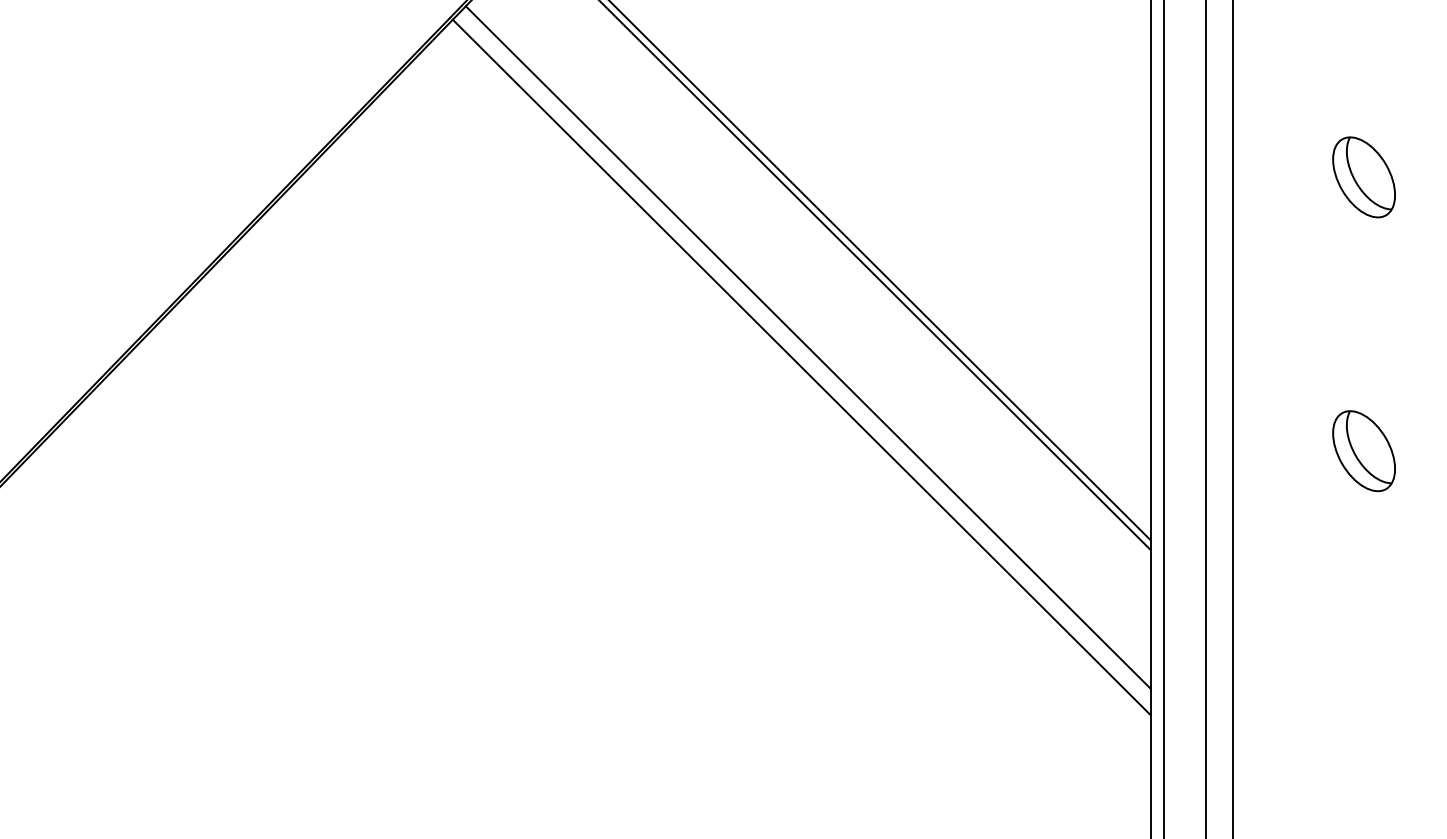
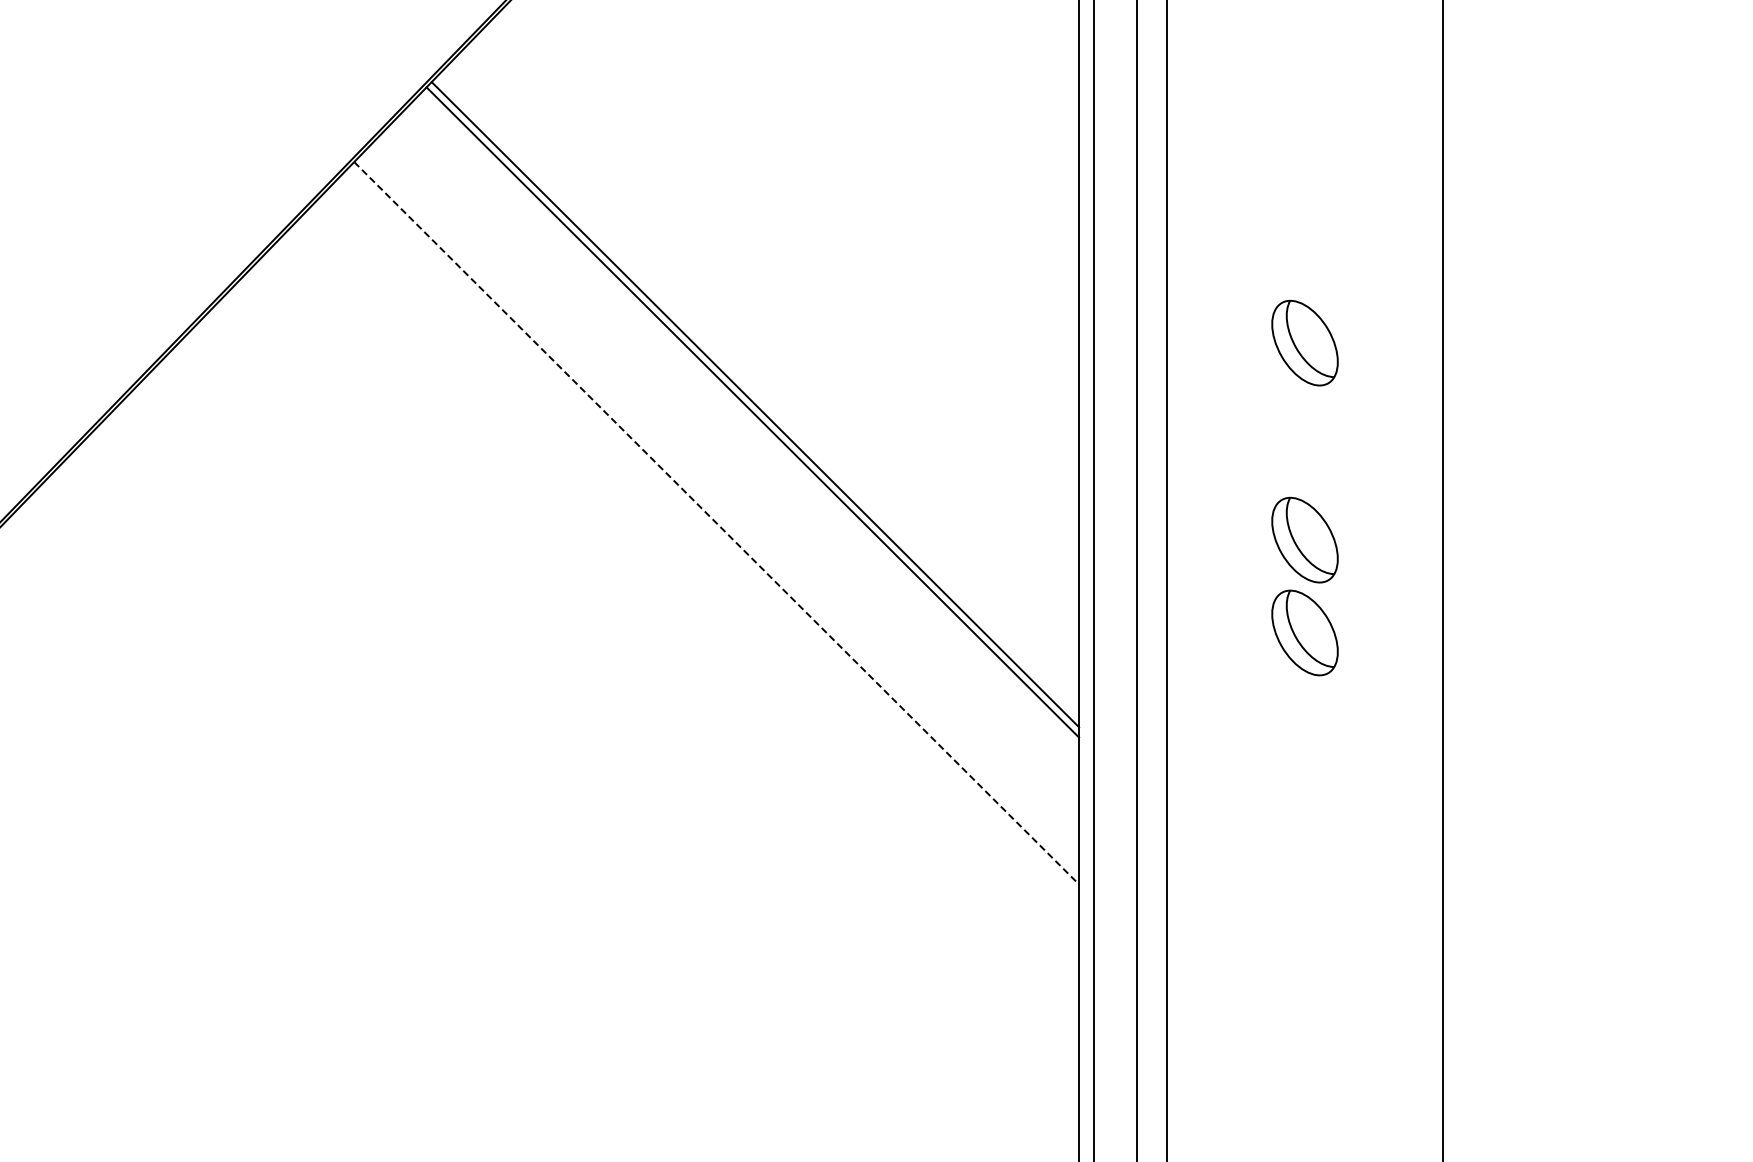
line: (808, 347) -> (716, 523), solid -> dashed
part: (1363, 362) -> (1304, 539), added
line: (801, 367) -> (709, 544), removed

